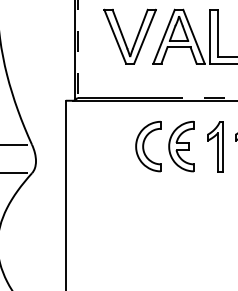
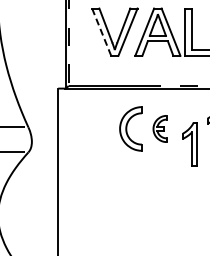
line: (115, 35) -> (101, 31), solid -> dashed
part: (180, 146) -> (159, 128), size x0.6
part: (214, 147) -> (189, 144), moved

